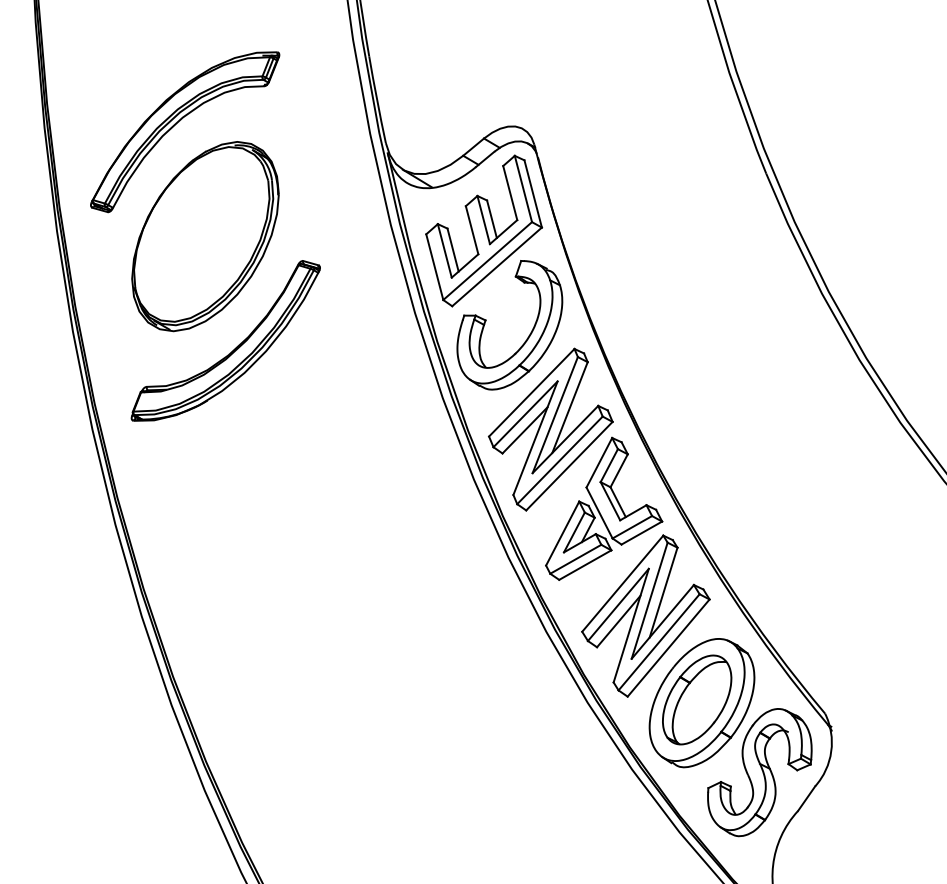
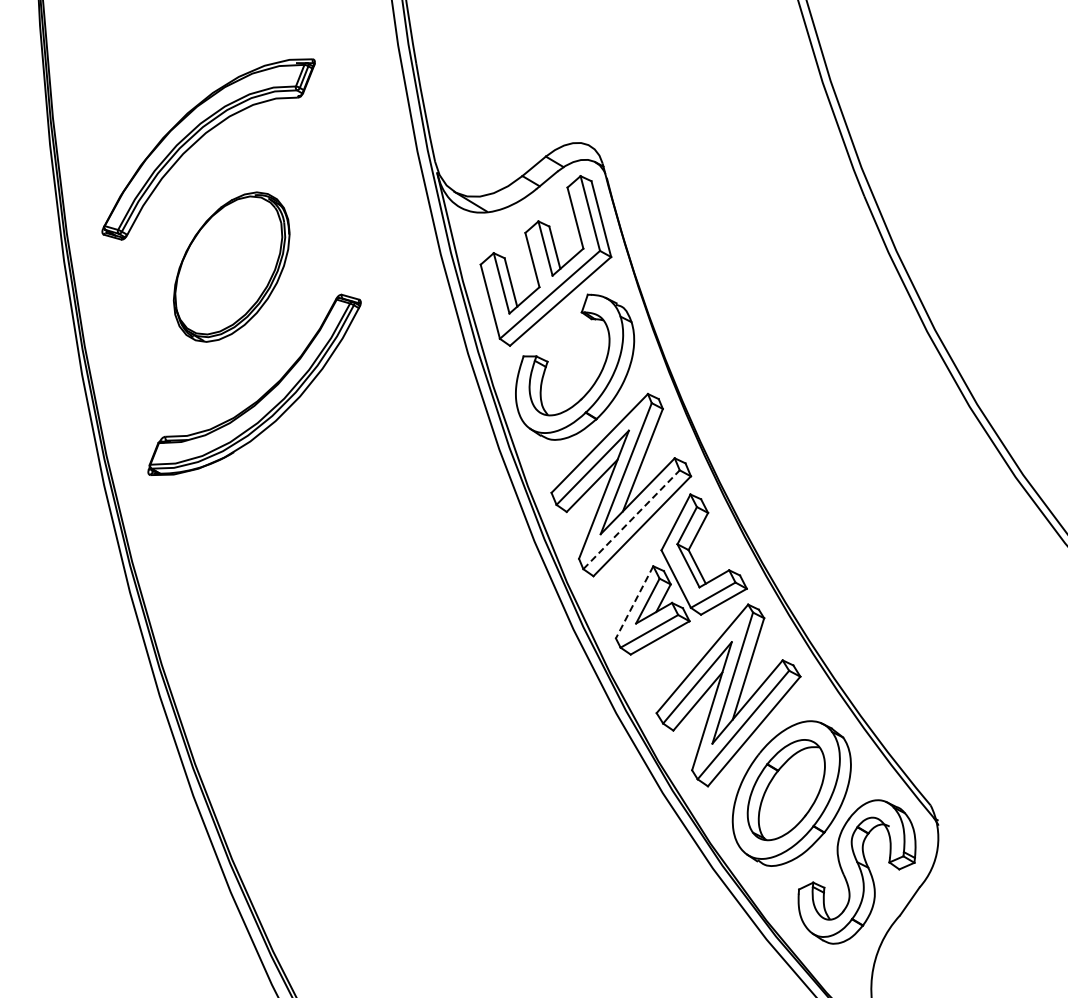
part: (205, 235) -> (231, 266), size x0.7
line: (559, 460) -> (631, 519), solid -> dashed
line: (562, 533) -> (634, 602), solid -> dashed

